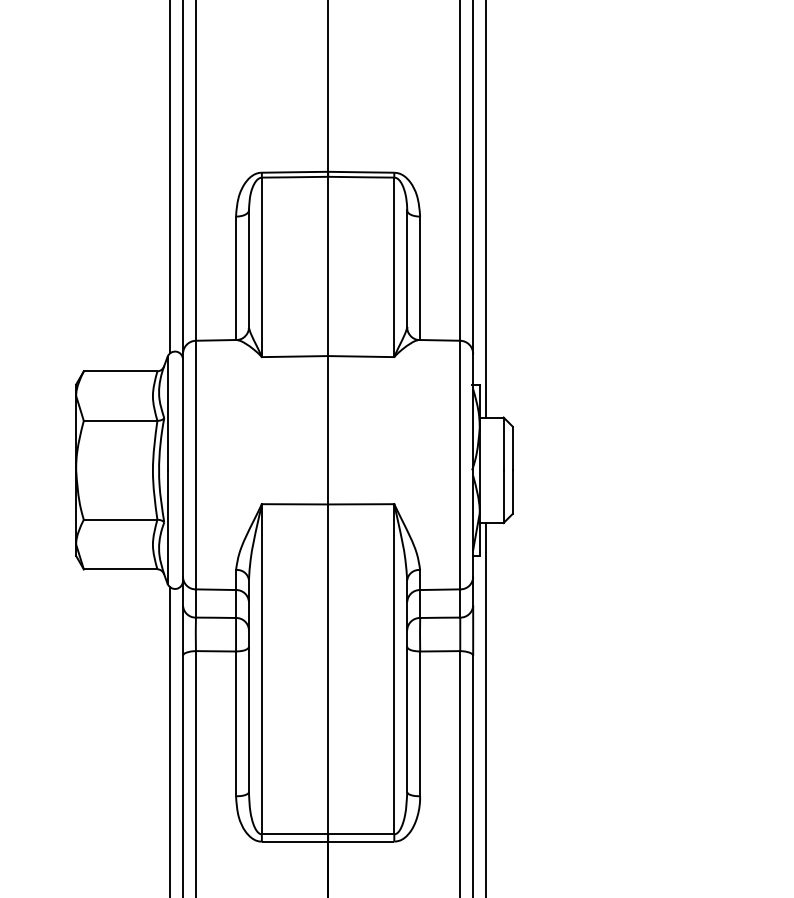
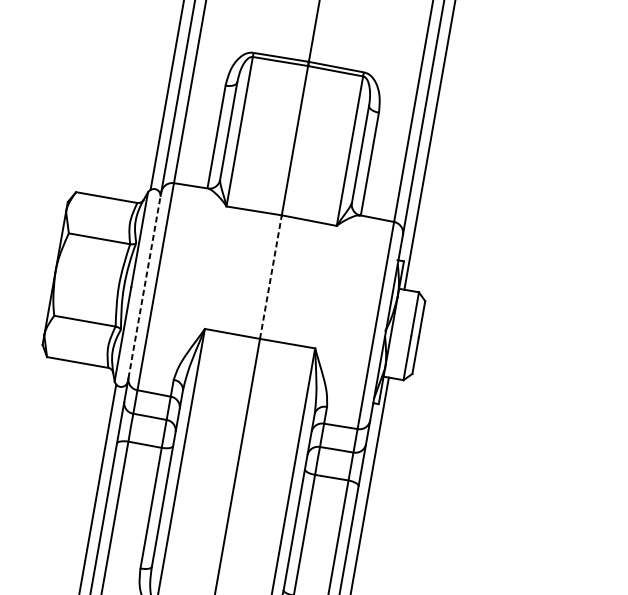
line: (328, 429) -> (271, 276), solid -> dashed
line: (183, 465) -> (145, 285), solid -> dashed

